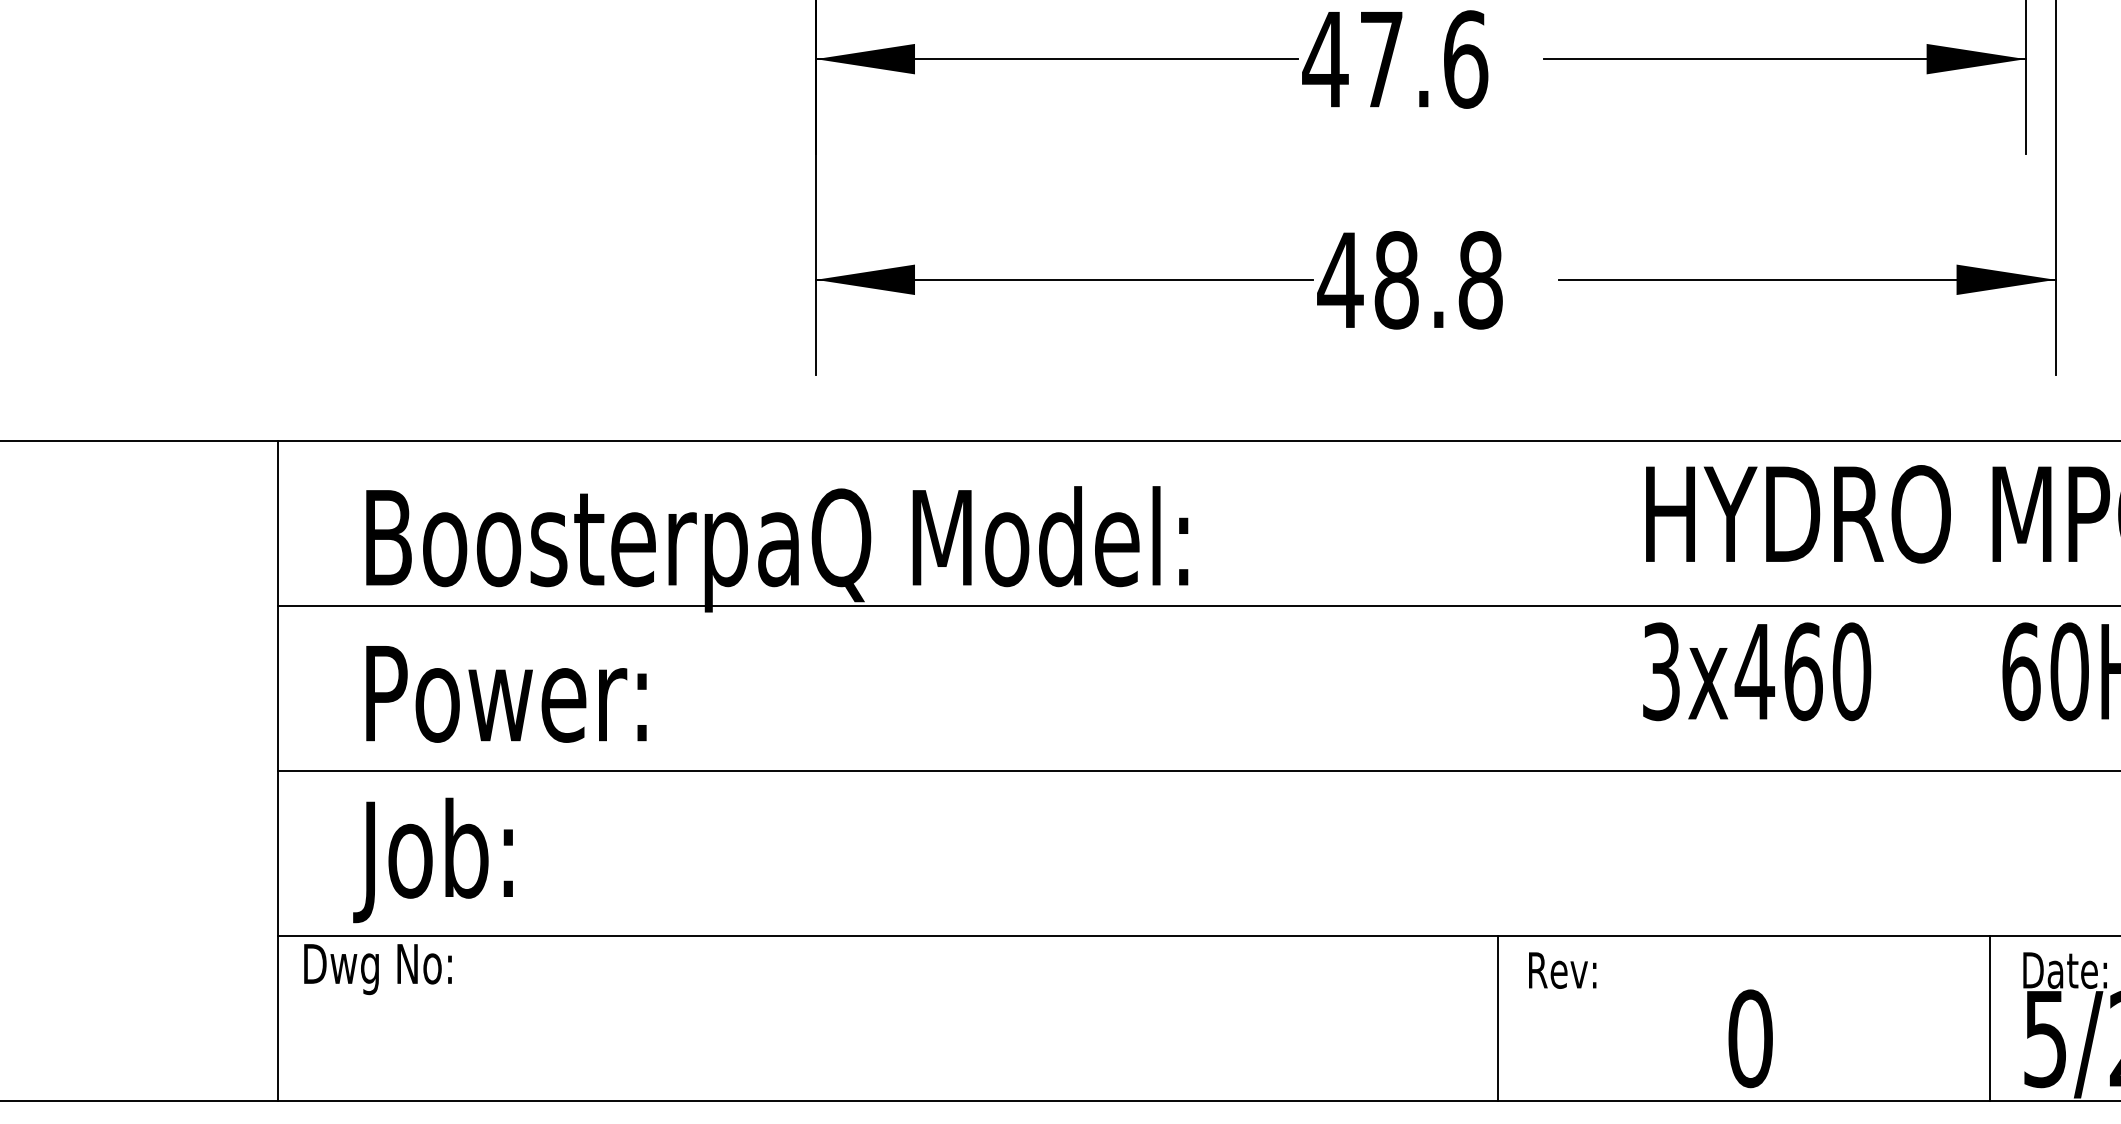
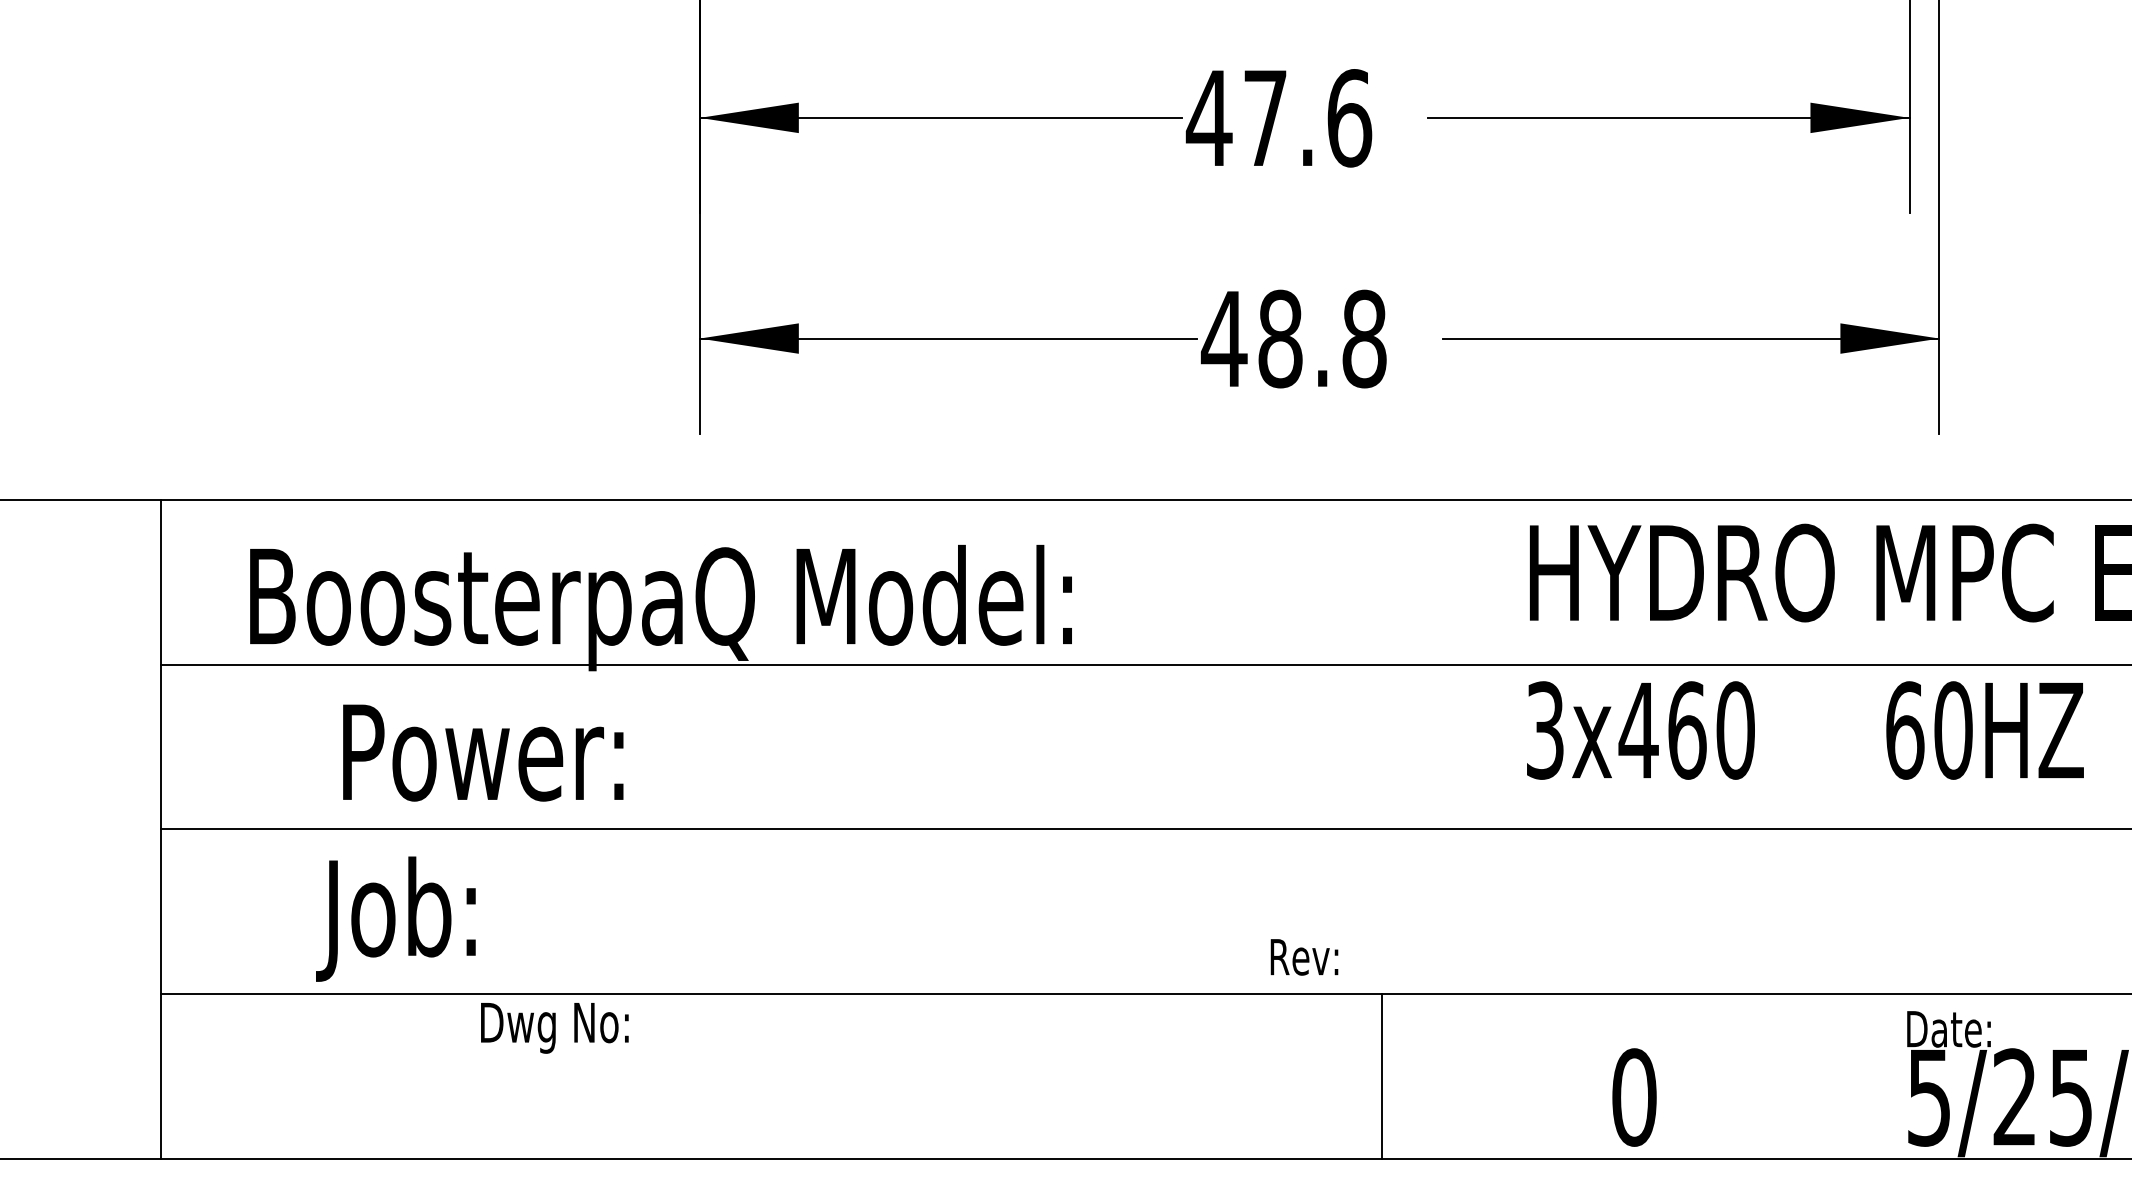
text: (506, 693) -> (483, 752), moved
text: (432, 859) -> (395, 918), moved
text: (377, 969) -> (554, 1028), moved
text: (1562, 970) -> (1304, 957), moved
line: (1989, 1017) -> (1873, 1076), removed

